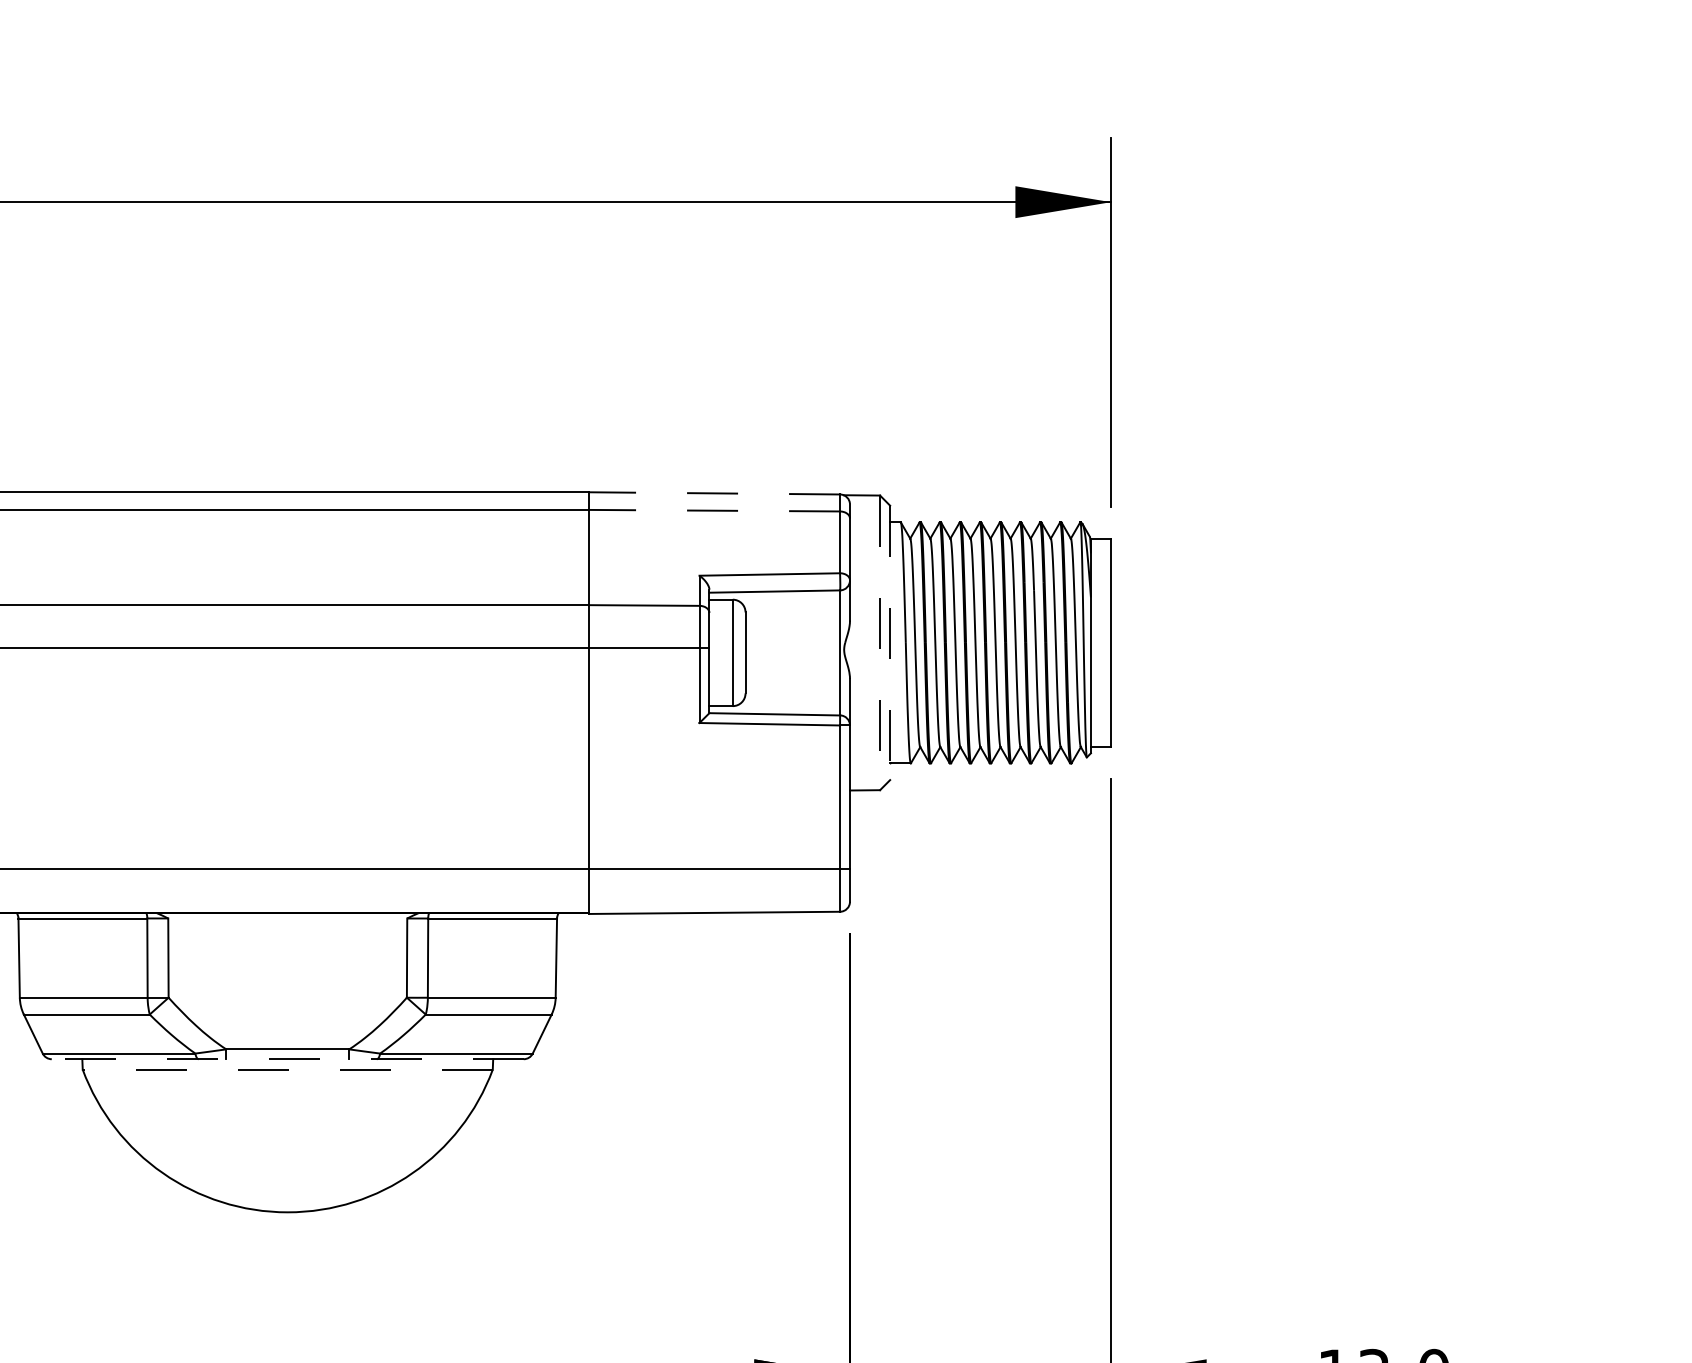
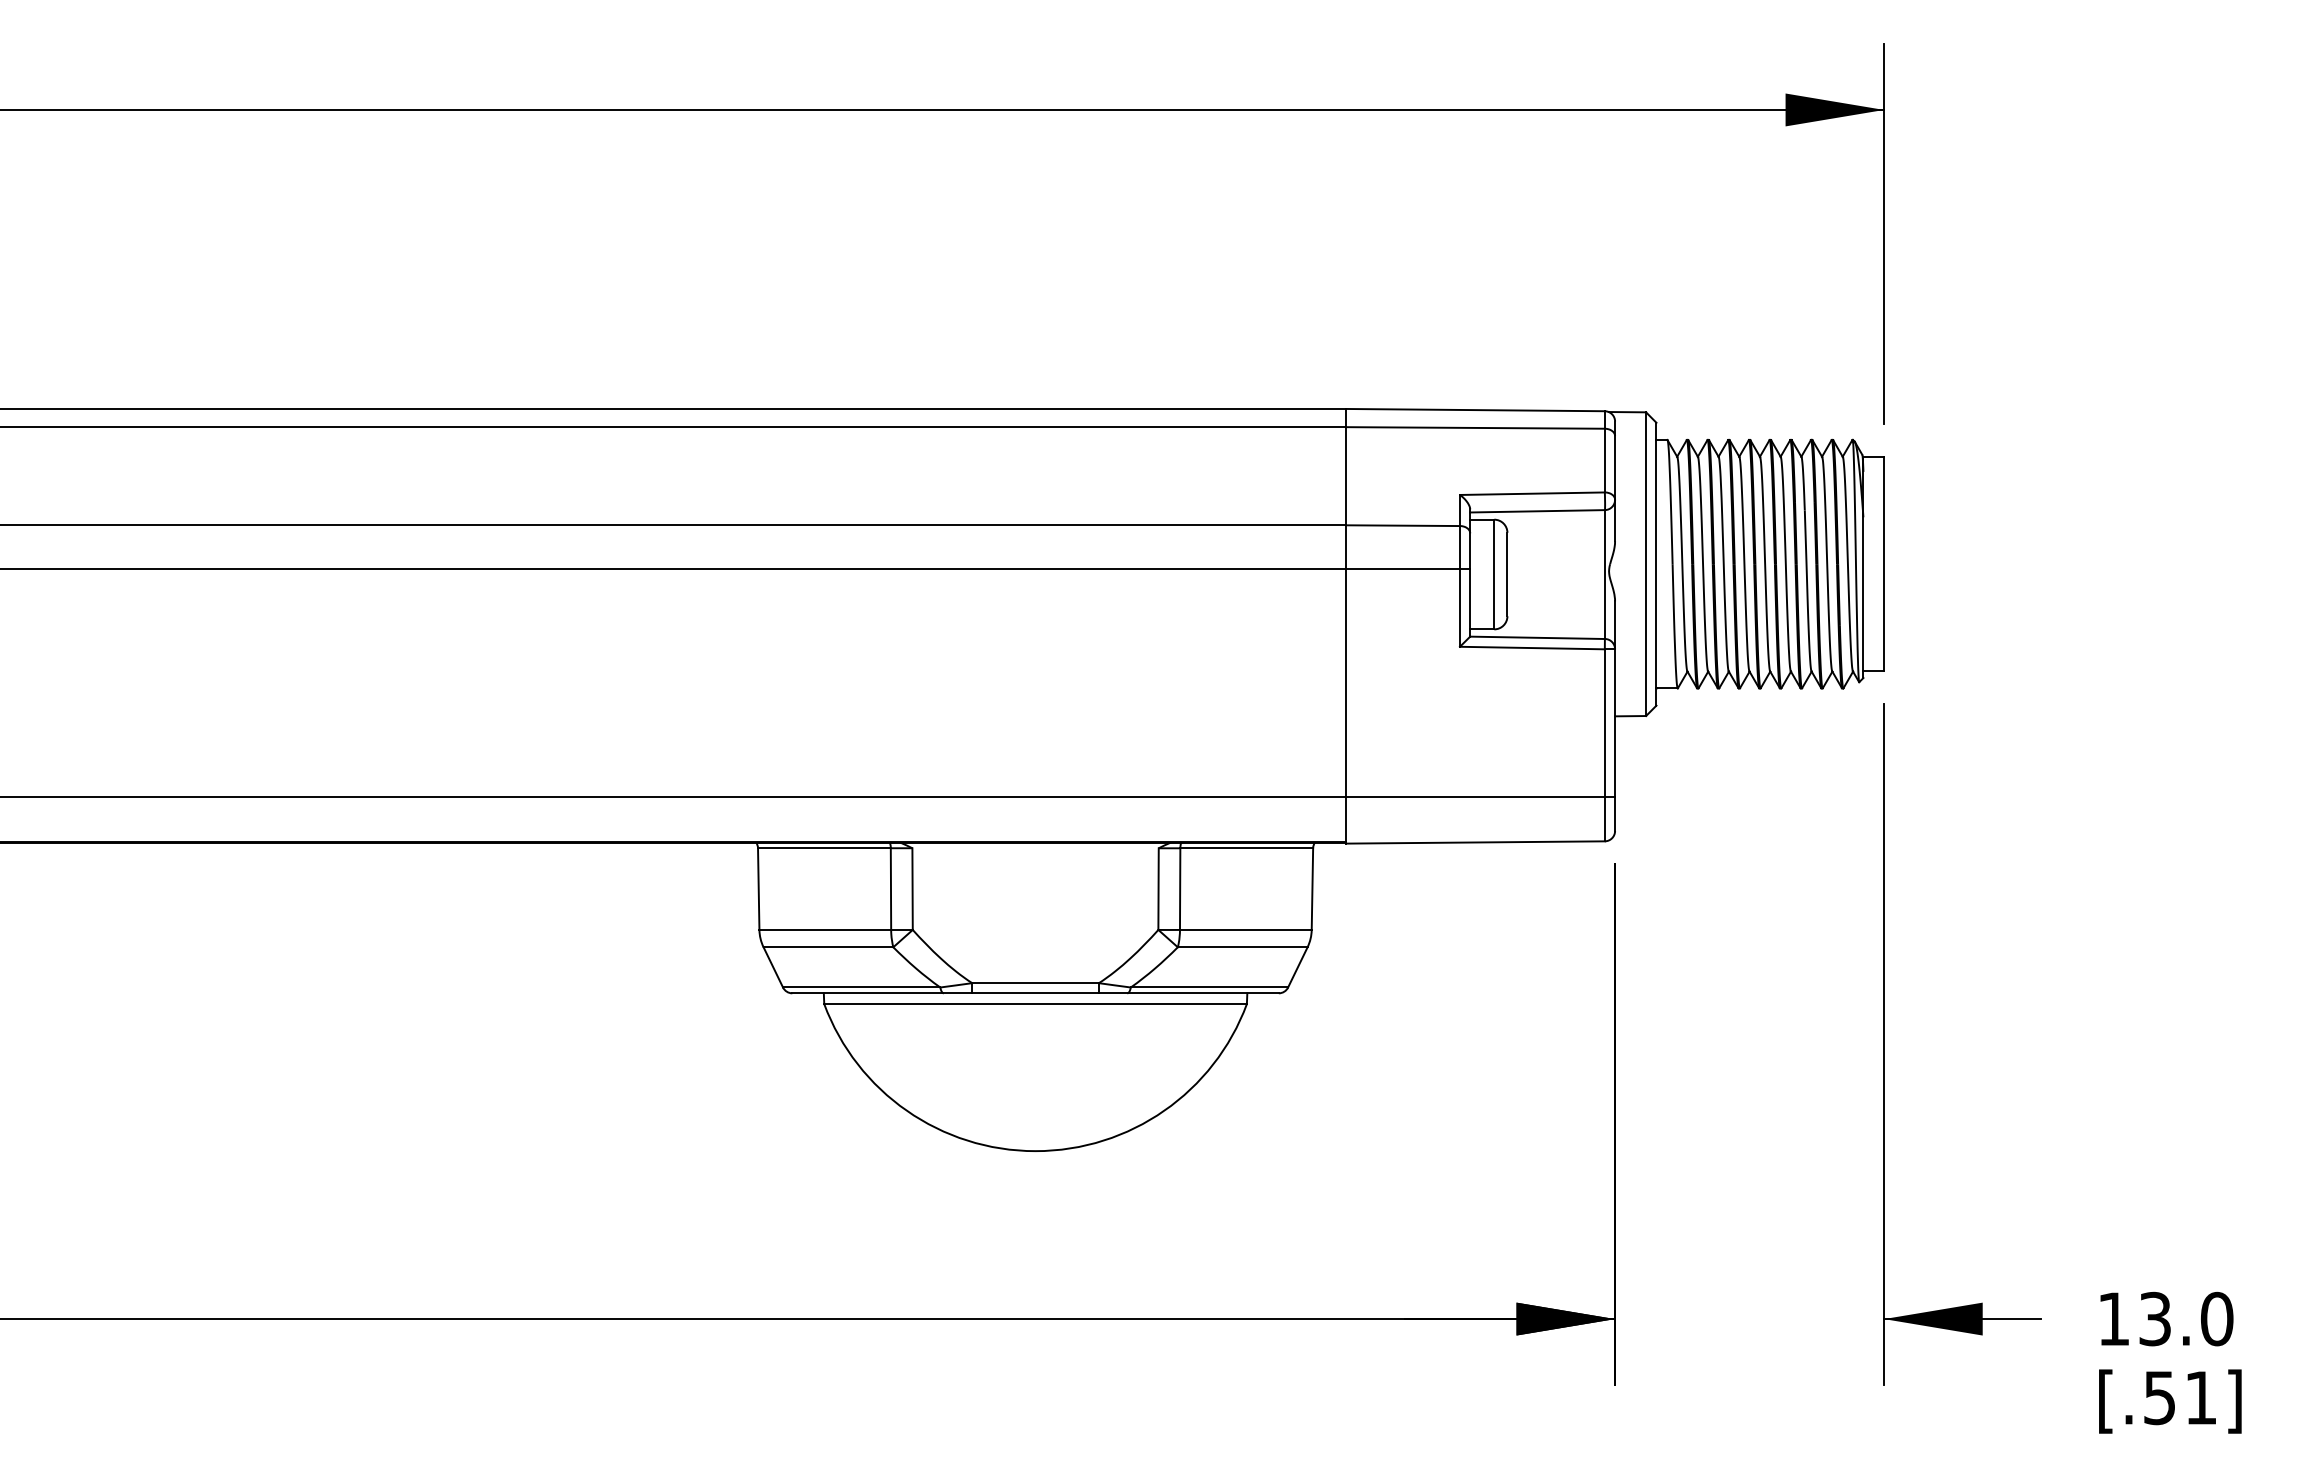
line: (713, 493) -> (1474, 410), dashed -> solid
line: (713, 510) -> (1474, 427), dashed -> solid
line: (880, 643) -> (1646, 564), dashed -> solid
line: (890, 643) -> (1656, 564), dashed -> solid
line: (287, 1059) -> (1035, 993), dashed -> solid
line: (287, 1070) -> (1035, 1004), dashed -> solid

